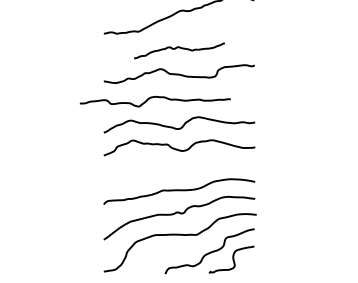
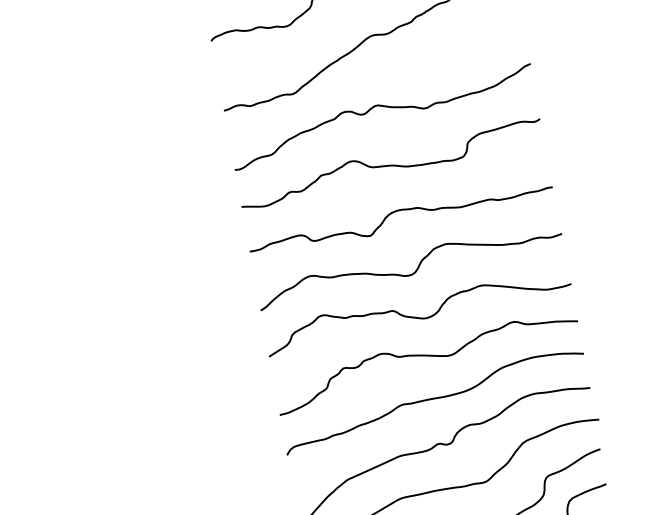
part: (179, 50) -> (382, 116), size x1.67
curve: (152, 98) -> (394, 214), moved
curve: (180, 170) -> (429, 358), added

